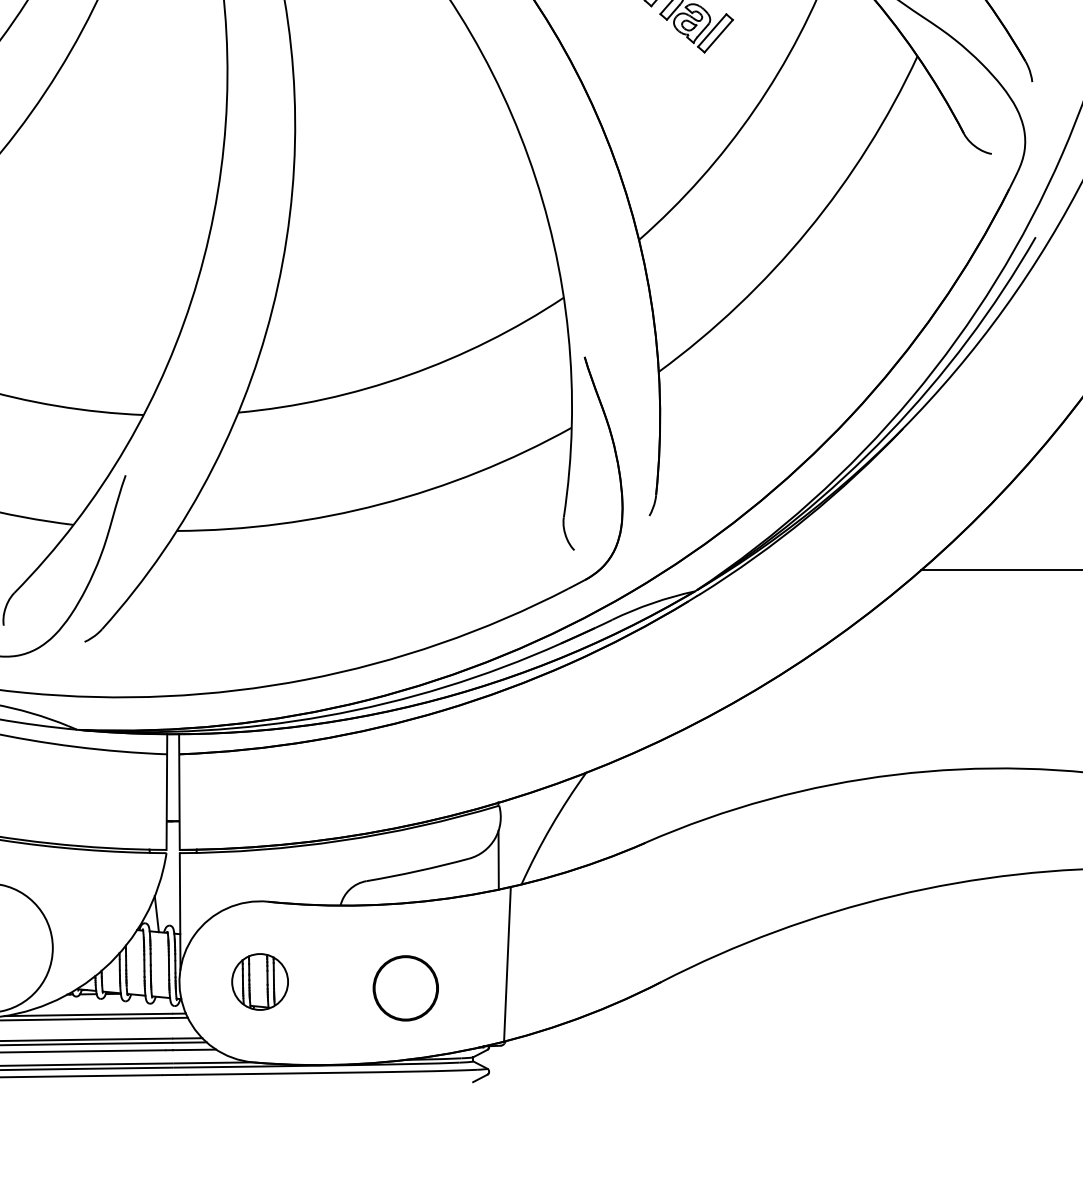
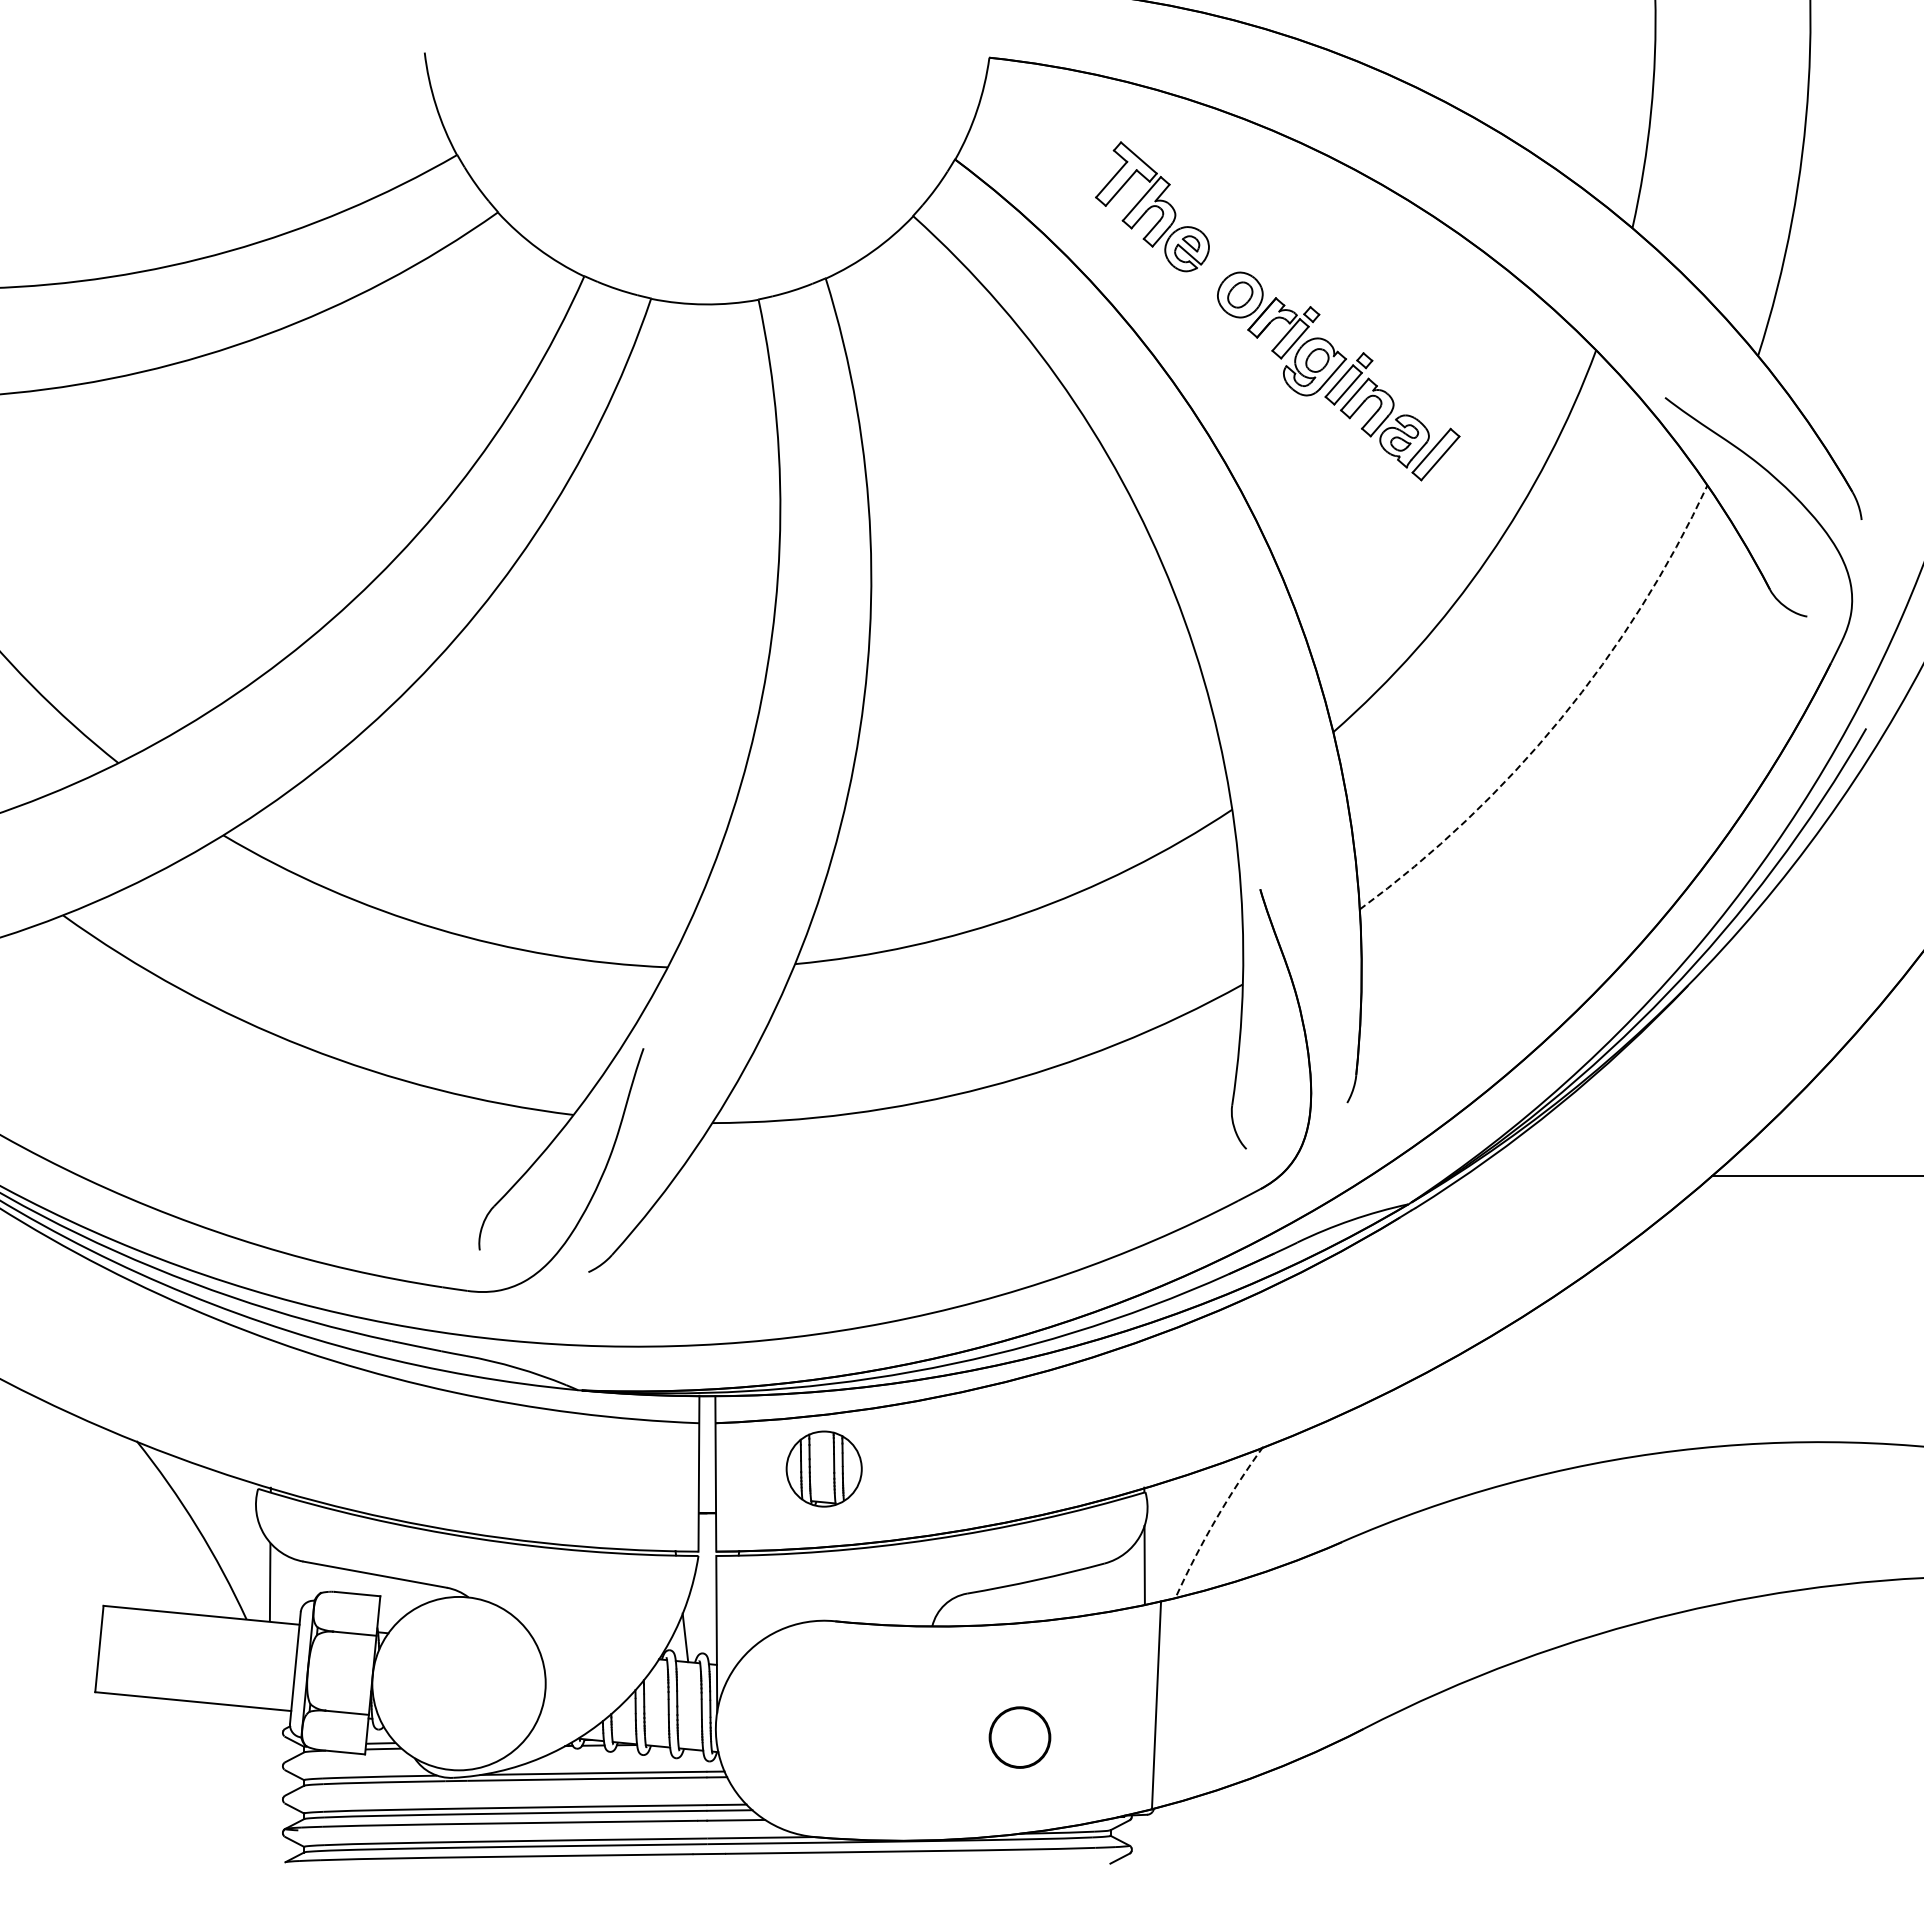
arc: (808, 230) -> (1560, 719), solid -> dashed
arc: (551, 826) -> (1215, 1520), solid -> dashed
part: (259, 981) -> (823, 1468), moved
part: (405, 988) -> (1019, 1737), size x0.7

